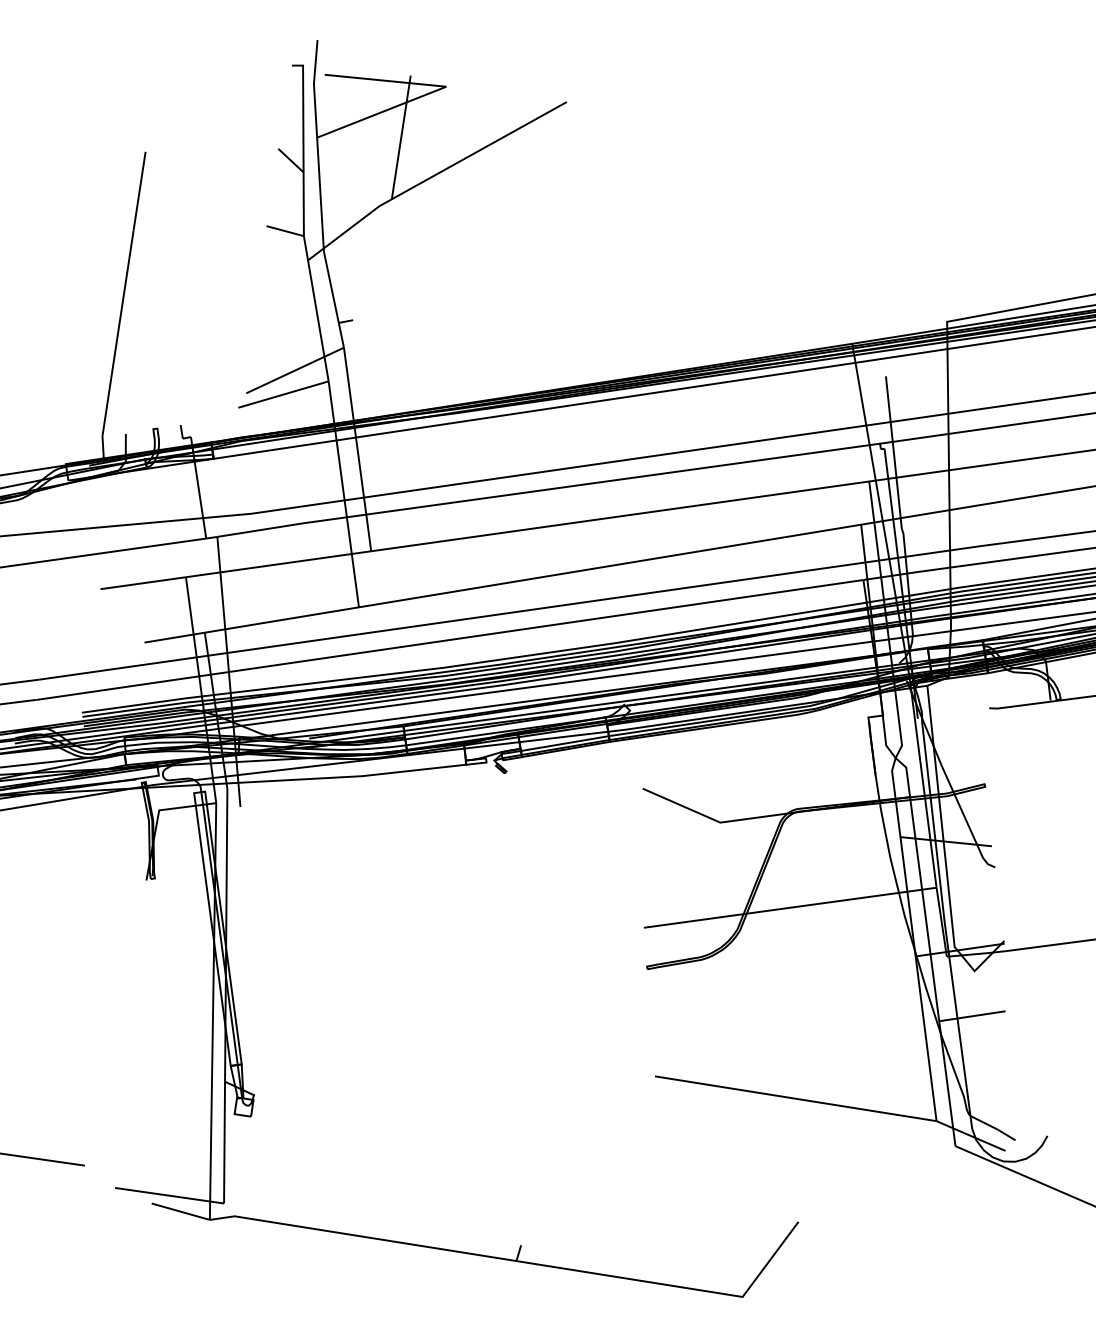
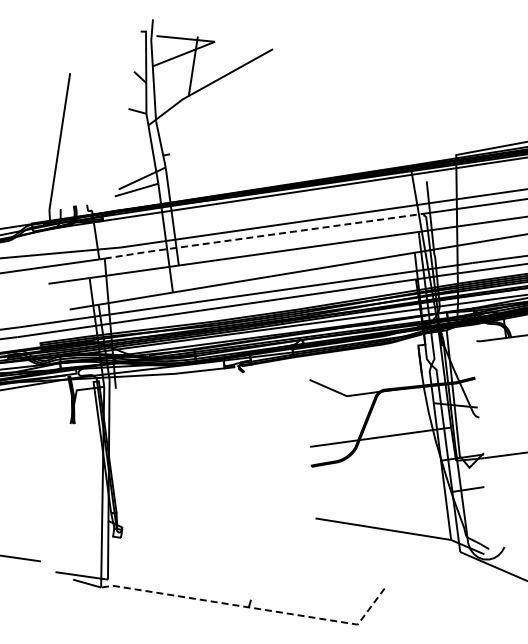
line: (546, 488) -> (263, 235), solid -> dashed
line: (522, 1261) -> (251, 607), solid -> dashed

